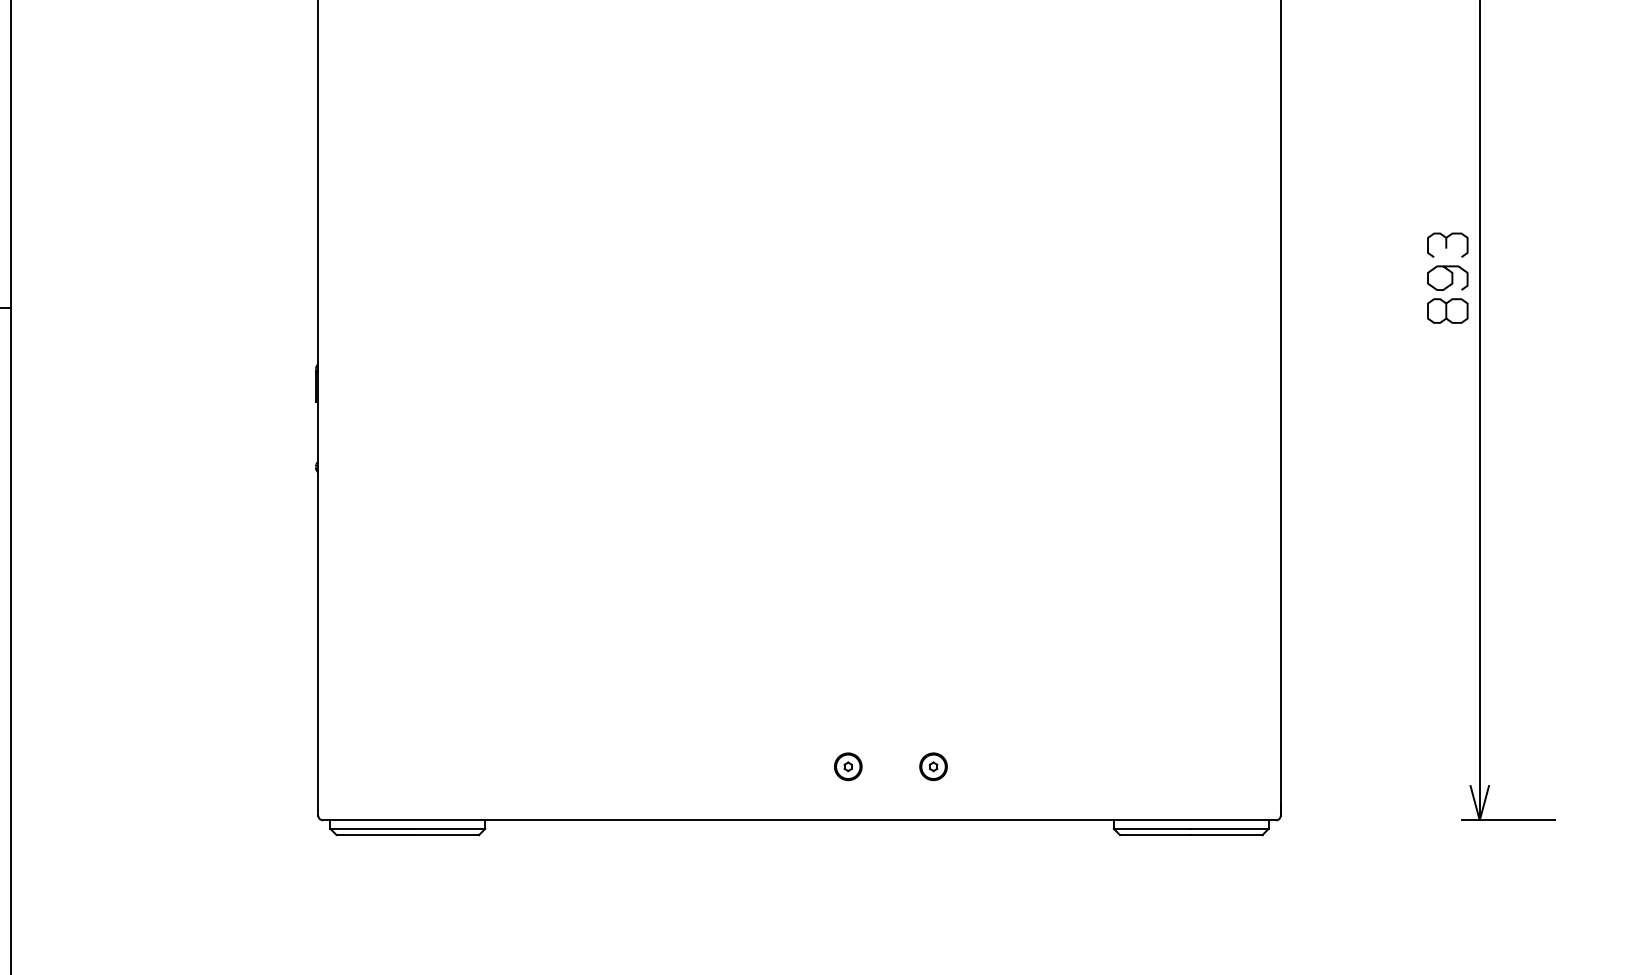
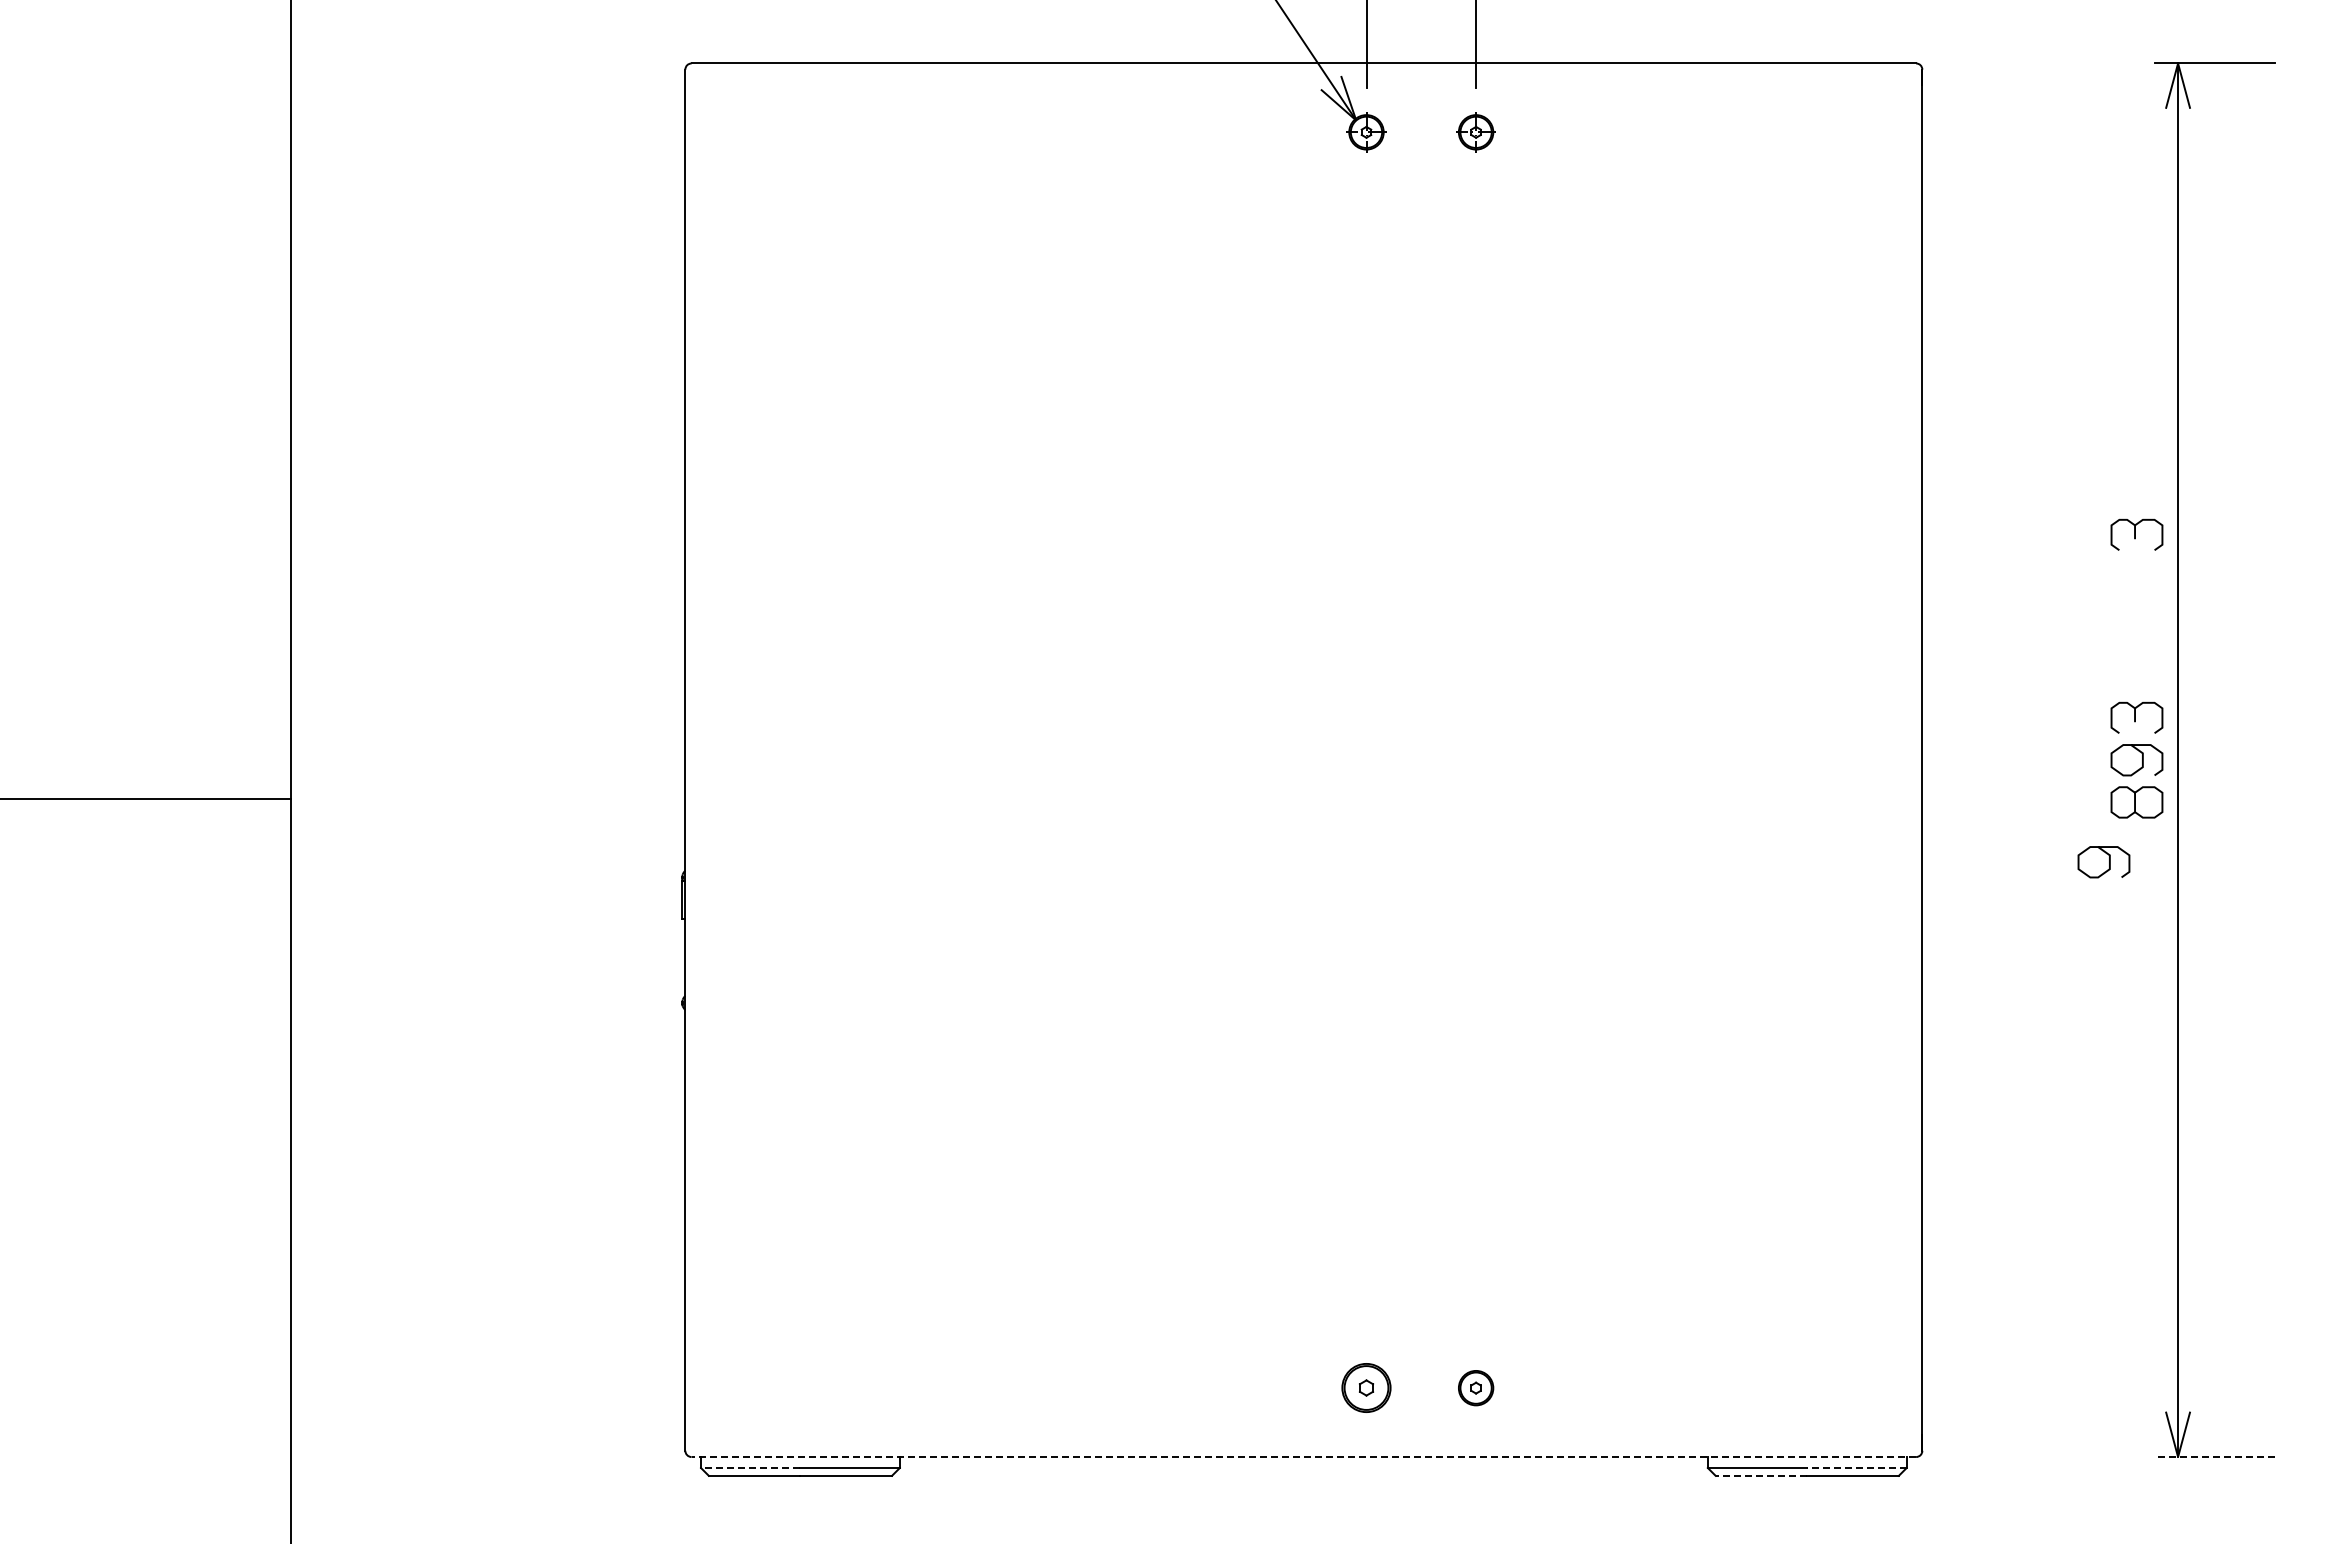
part: (1447, 102) -> (2136, 534), added
curve: (1426, 357) -> (2109, 862), added
part: (848, 767) -> (1366, 1388), size x1.4
line: (799, 820) -> (1303, 1457), solid -> dashed
line: (1508, 820) -> (2214, 1457), solid -> dashed
line: (368, 829) -> (750, 1468), solid -> dashed
line: (1229, 829) -> (1856, 1468), solid -> dashed
line: (1155, 834) -> (1761, 1475), solid -> dashed

